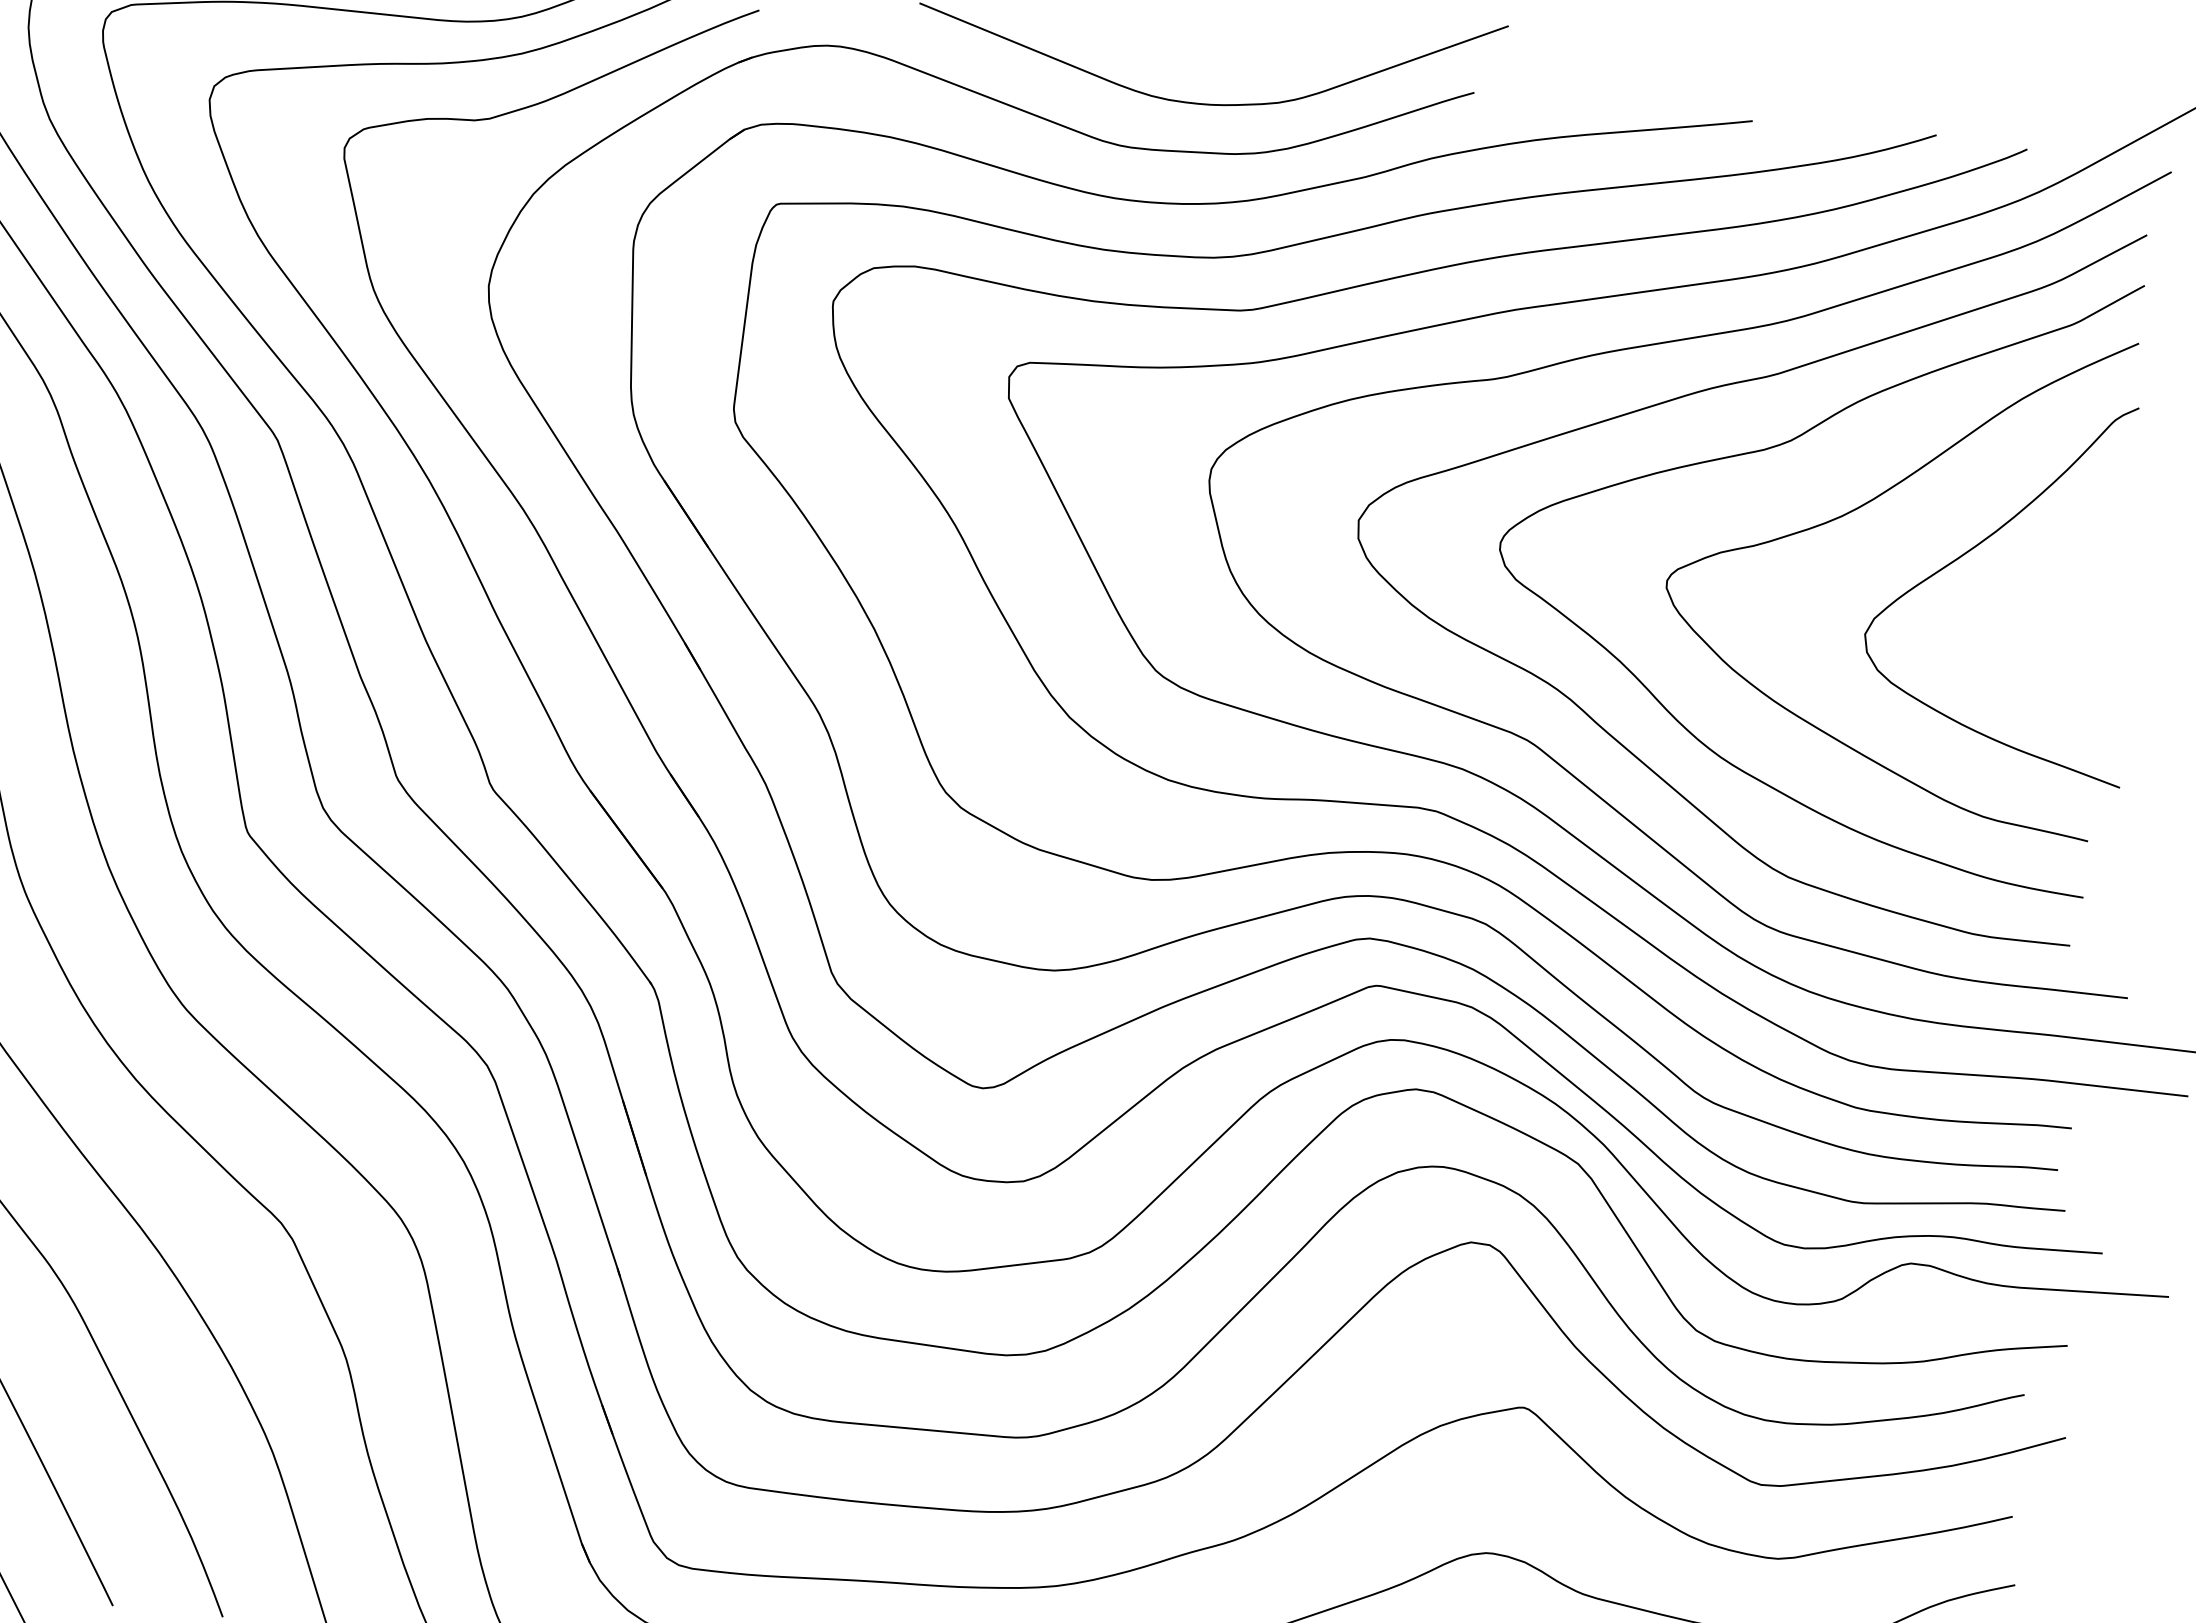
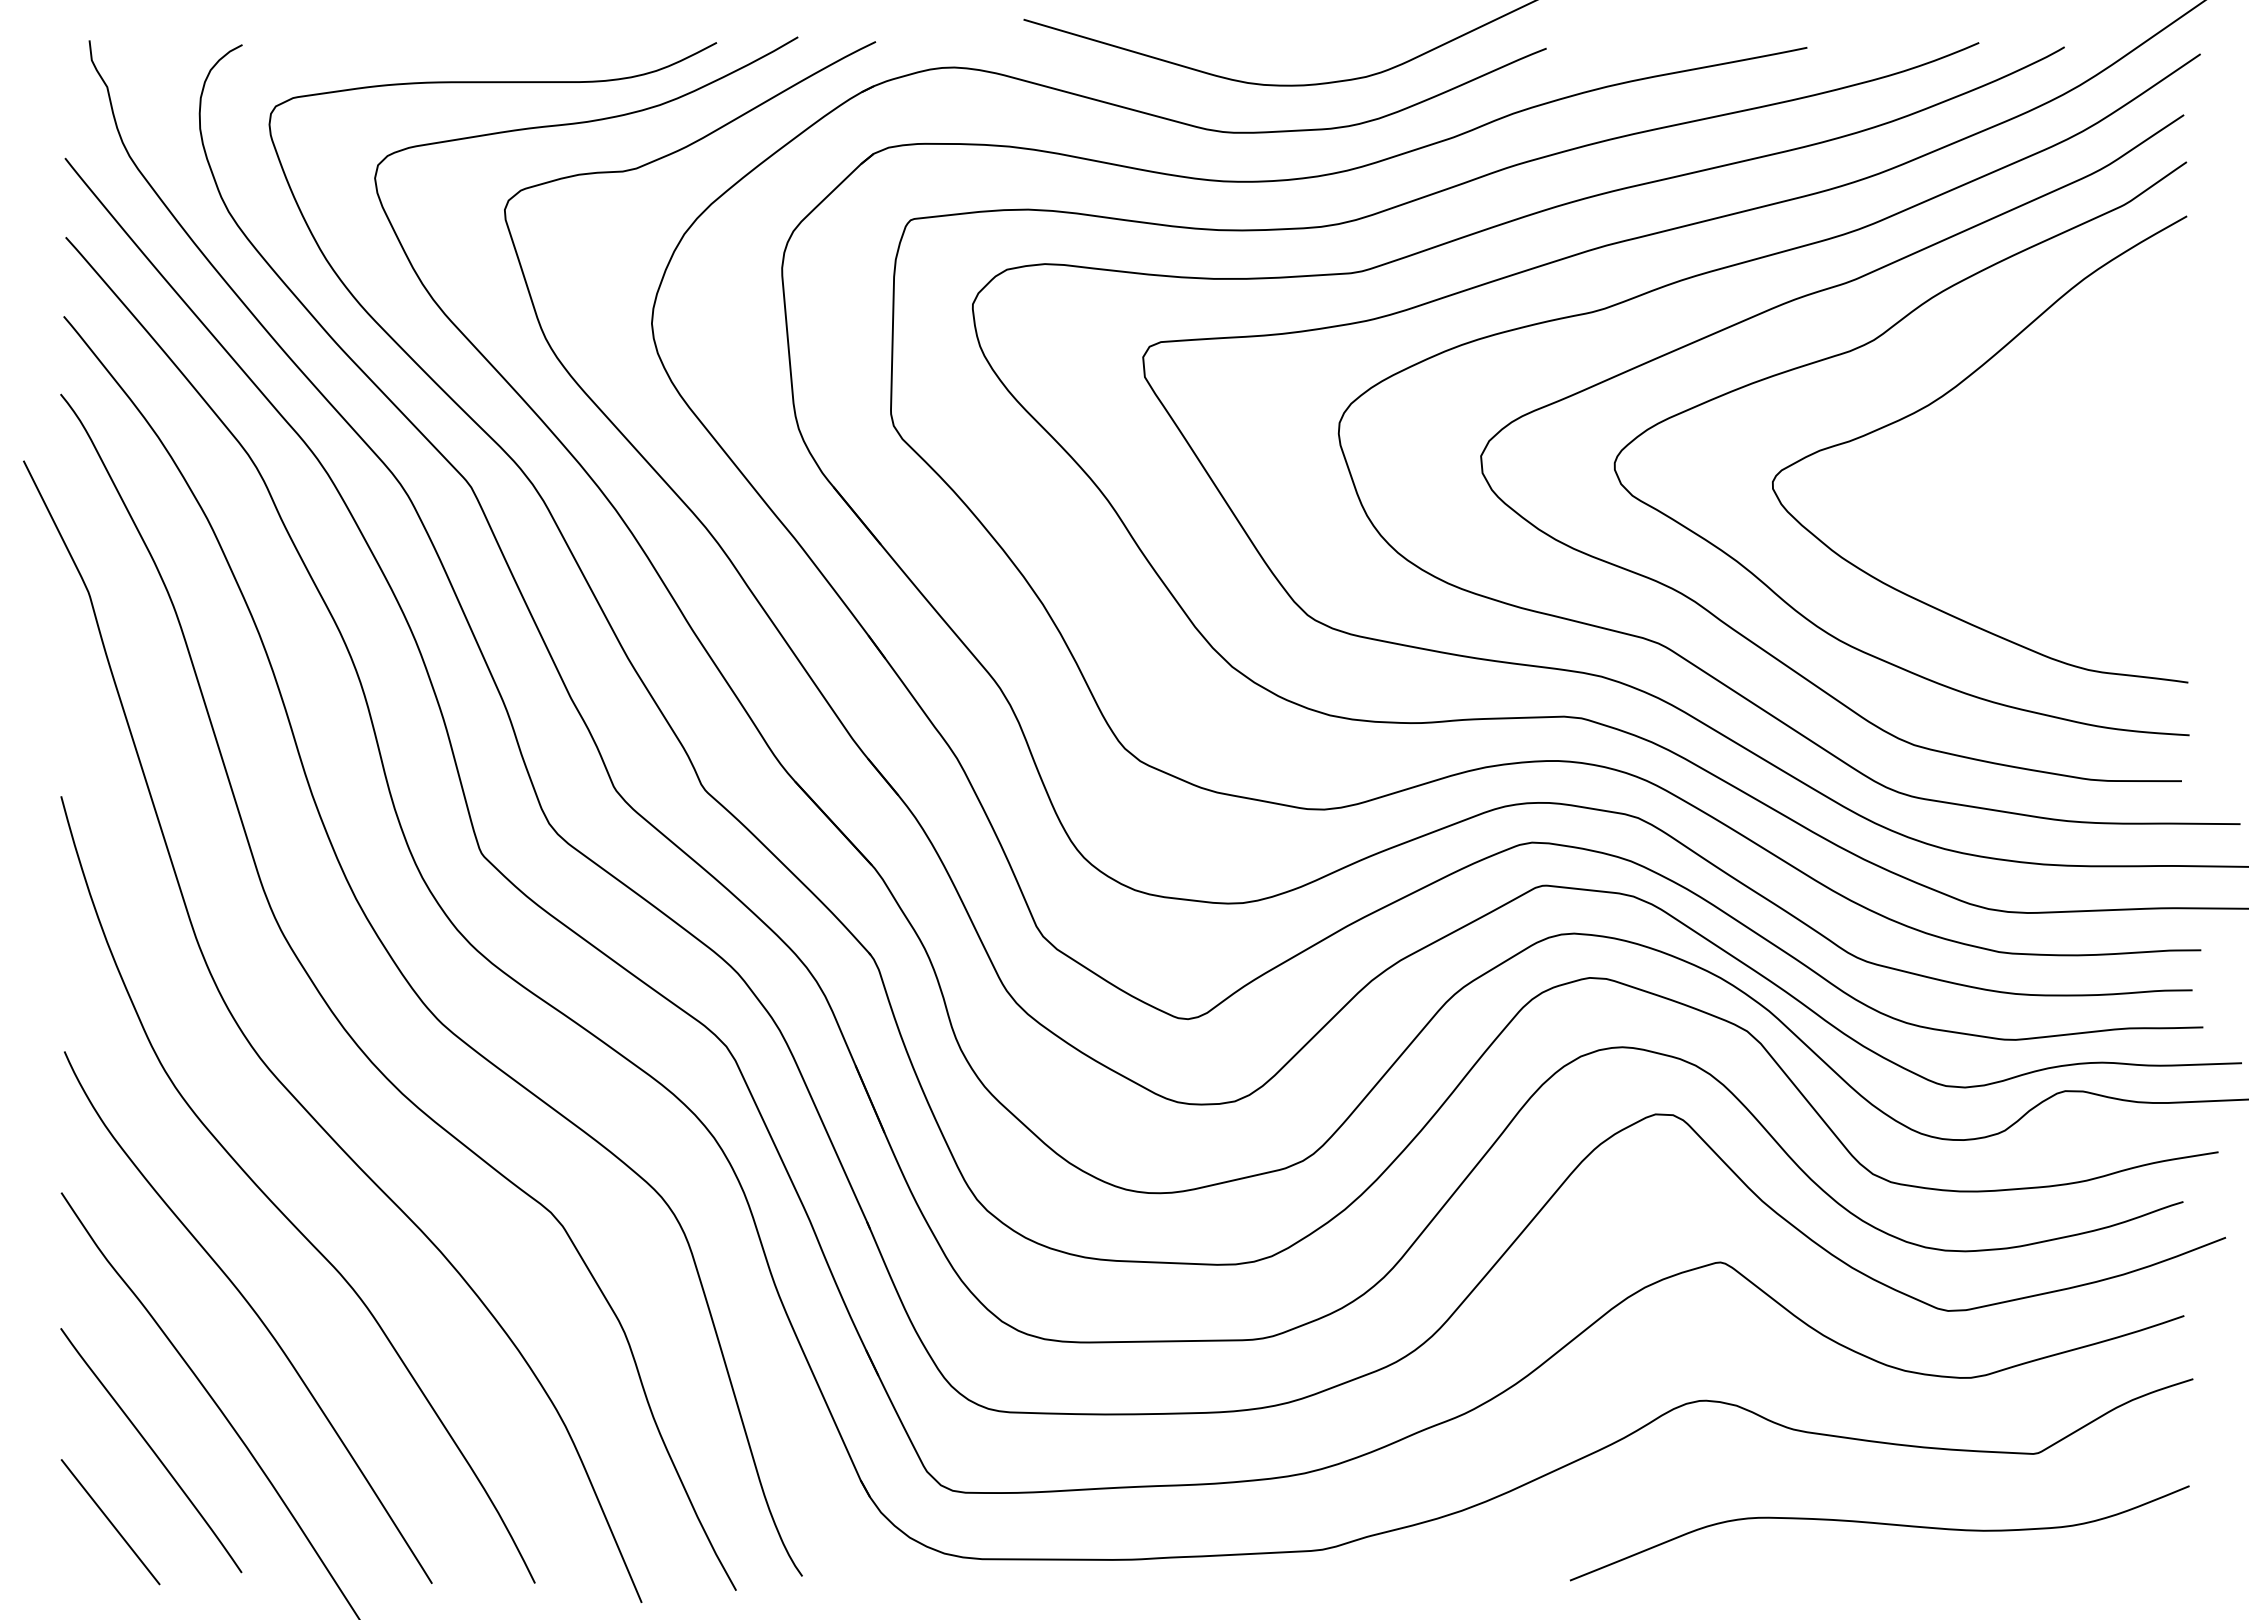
curve: (1975, 547) -> (2055, 421), removed

